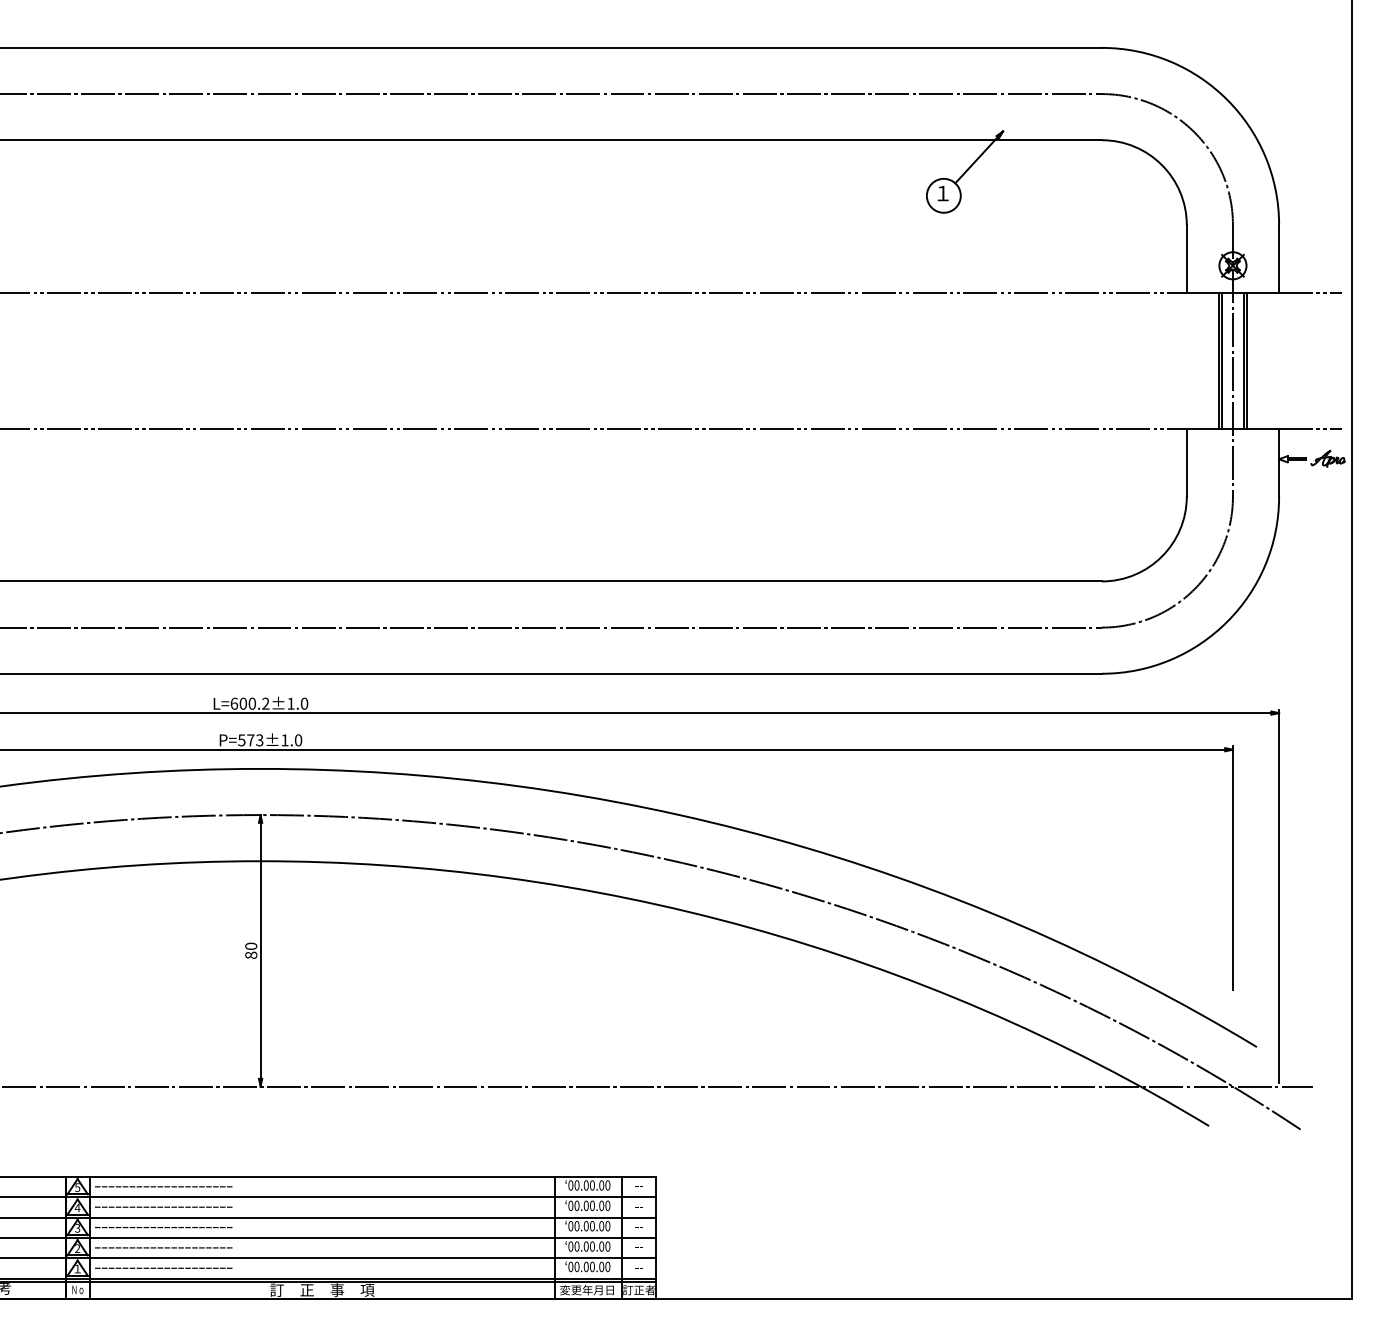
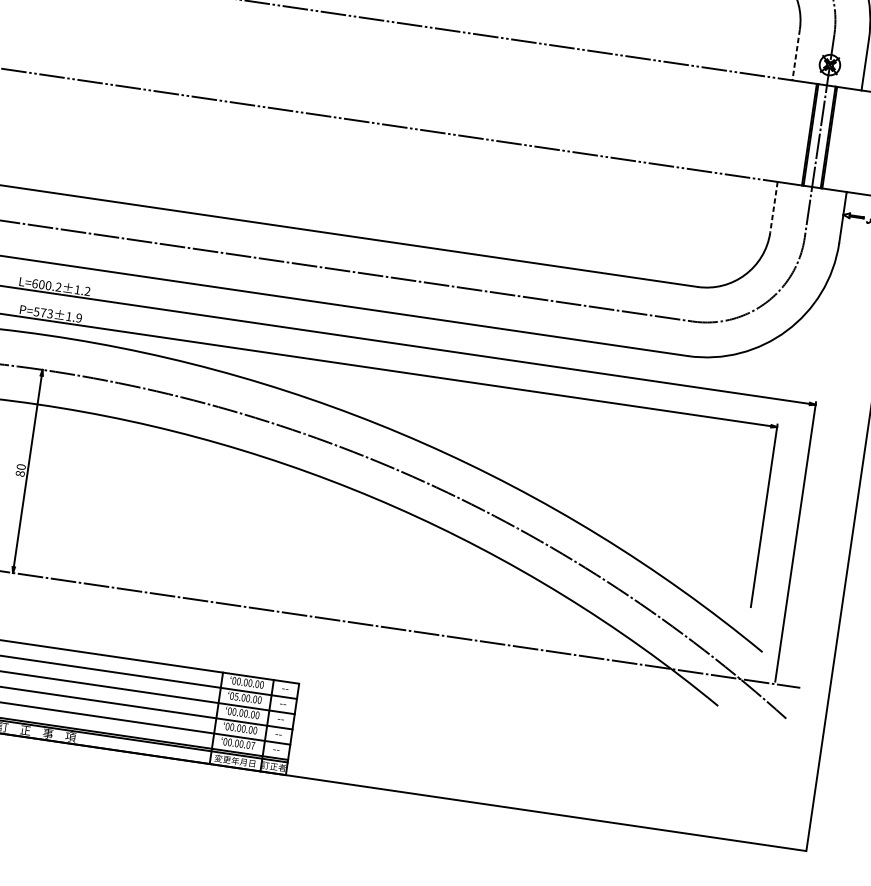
line: (1186, 259) -> (795, 55), solid -> dashed
line: (1186, 462) -> (773, 207), solid -> dashed
text: (304, 703) -> (87, 291), L=600.2±1.0 -> L=600.2±1.2
text: (298, 740) -> (79, 318), P=573±1.0 -> P=573±1.9
text: (576, 1205) -> (236, 696), 00.00.00 -> 05.00.00
text: (607, 1266) -> (252, 745), 00.00.00 -> 00.00.07

